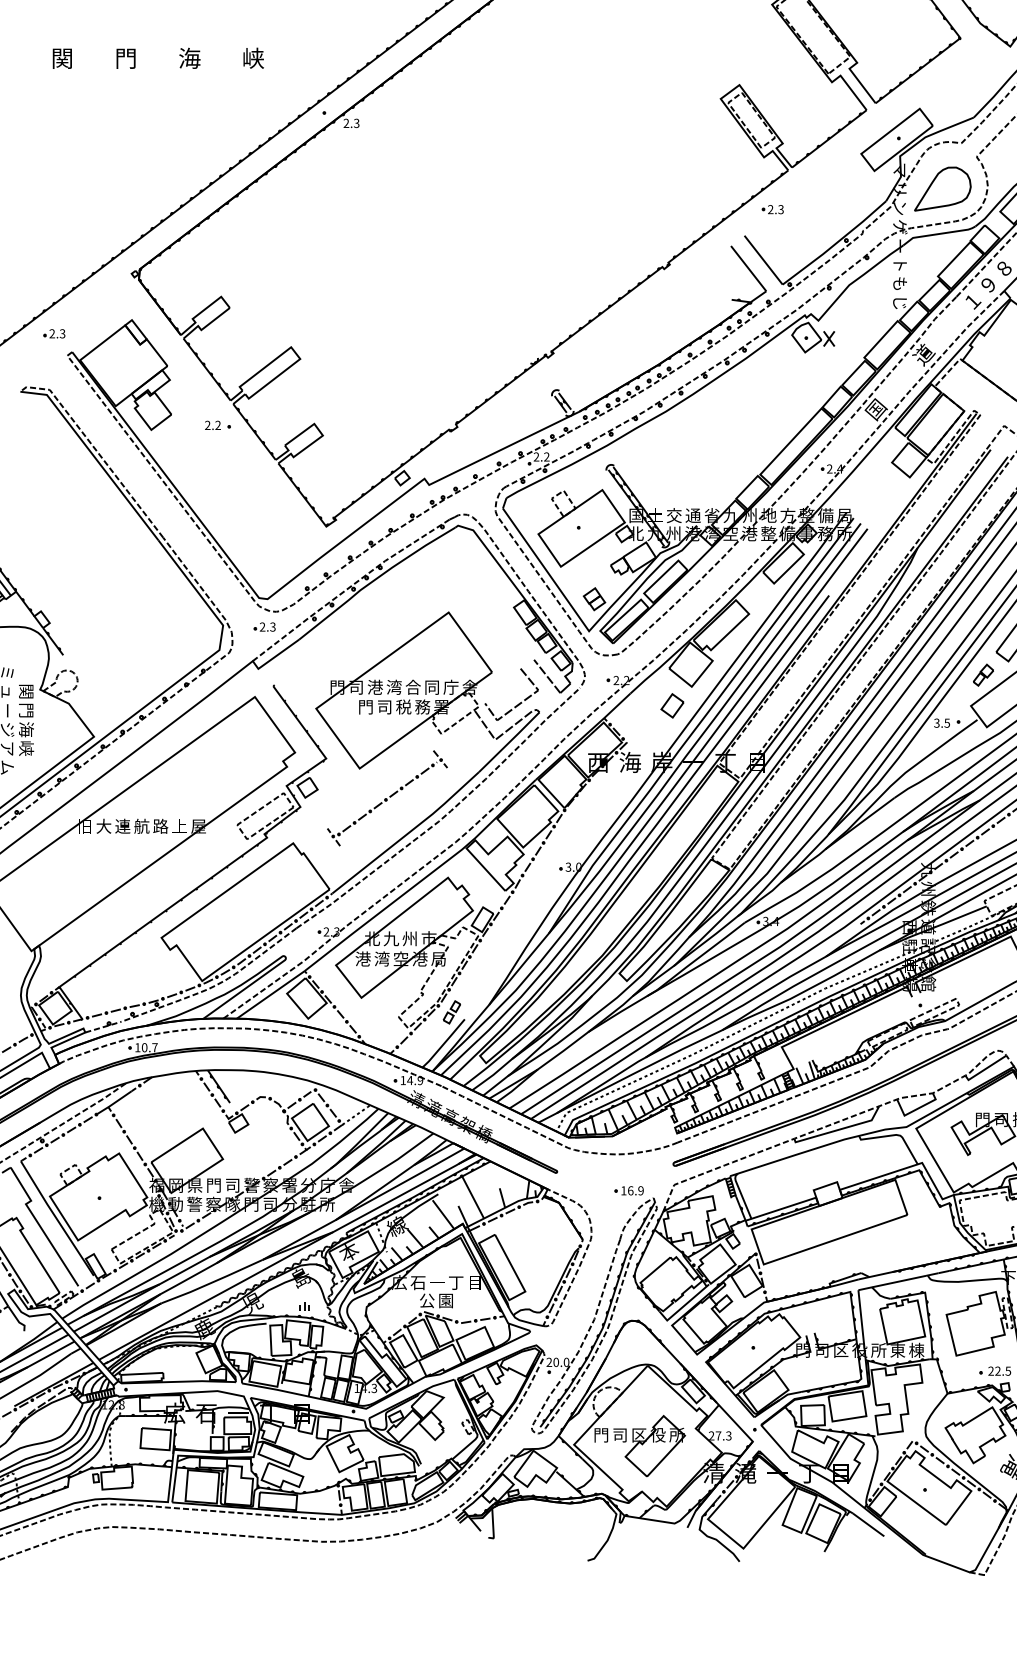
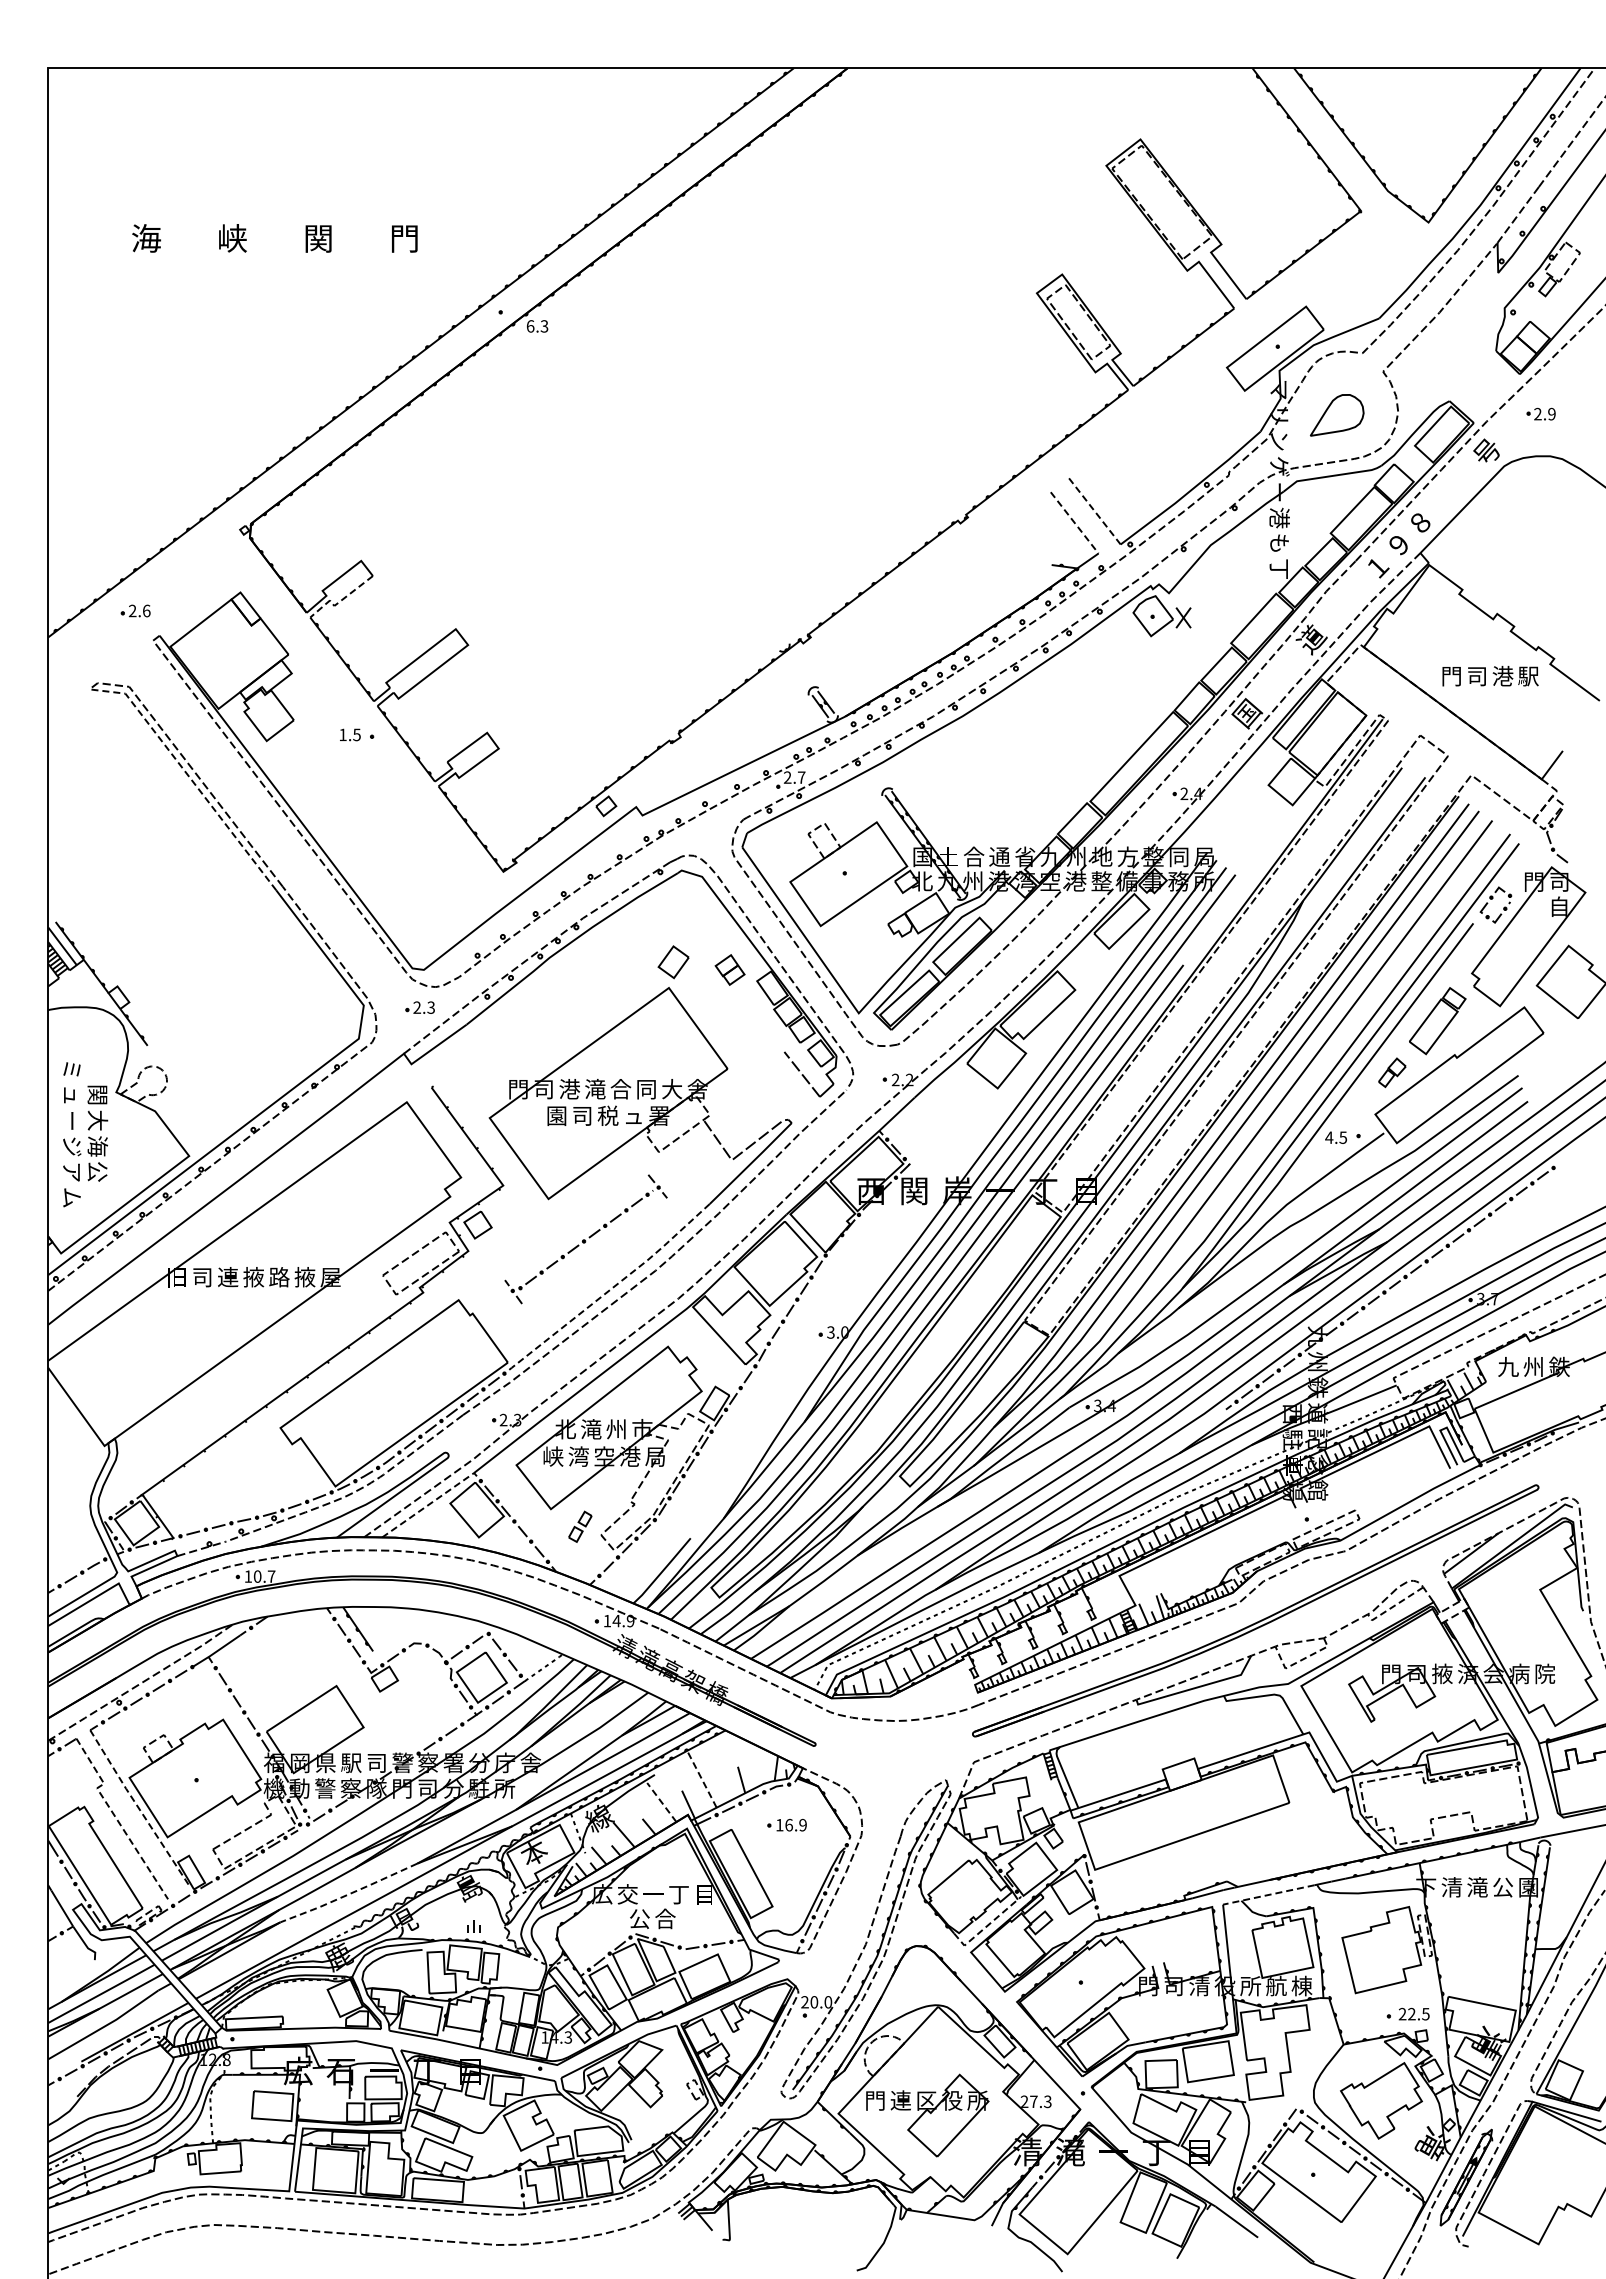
text: (62, 58) -> (146, 238), 関 -> 海
text: (126, 58) -> (232, 238), 門 -> 峡
text: (189, 58) -> (318, 238), 海 -> 関
text: (253, 58) -> (405, 238), 峡 -> 門
text: (346, 123) -> (530, 326), 2.3 -> 6.3
part: (942, 189) -> (1336, 415), size x0.7
part: (772, 209) -> (1107, 442), removed
line: (763, 260) -> (1094, 511), solid -> dashed
text: (900, 264) -> (1279, 517), ト -> 港
line: (748, 268) -> (1074, 522), solid -> dashed
text: (899, 302) -> (1278, 568), じ -> 丁
line: (205, 327) -> (339, 602), solid -> dashed
text: (62, 333) -> (146, 610), 2.3 -> 2.6
text: (212, 425) -> (349, 734), 2.2 -> 1.5
line: (94, 456) -> (189, 776), solid -> dashed
text: (546, 456) -> (801, 777), 2.2 -> 2.7
text: (825, 515) -> (1178, 856), 備 -> 同
text: (674, 516) -> (974, 857), 交 -> 合
part: (594, 598) -> (729, 969), moved
text: (395, 687) -> (597, 1089), 湾 -> 滝
text: (450, 687) -> (671, 1089), 庁 -> 大
line: (519, 703) -> (764, 1110), removed
text: (365, 706) -> (556, 1115), 門 -> 園
text: (422, 706) -> (633, 1115), 務 -> ュ
part: (672, 706) -> (673, 962), moved
text: (26, 710) -> (97, 1120), 門 -> 大
text: (937, 723) -> (1329, 1137), 3.5 -> 4.5
text: (26, 748) -> (97, 1172), 峡 -> 公
text: (630, 762) -> (914, 1190), 海 -> 関
text: (103, 826) -> (202, 1277), 大 -> 司
text: (141, 826) -> (253, 1277), 航 -> 掖
text: (179, 826) -> (304, 1277), 上 -> 掖
line: (407, 833) -> (613, 1287), solid -> dashed
text: (391, 938) -> (591, 1429), 九 -> 滝
text: (363, 958) -> (553, 1456), 港 -> 峡
line: (270, 994) -> (428, 1504), solid -> dashed
part: (452, 1012) -> (580, 1526), moved
line: (984, 1069) -> (1393, 1606), solid -> dashed
line: (914, 1110) -> (1299, 1661), solid -> dashed
text: (214, 1185) -> (351, 1763), 門 -> 駅
part: (628, 1190) -> (786, 1824), moved
line: (472, 1196) -> (701, 1778), solid -> dashed
line: (443, 1214) -> (661, 1802), solid -> dashed
line: (56, 1218) -> (138, 1807), solid -> dashed
line: (39, 1225) -> (115, 1816), solid -> dashed
line: (212, 1282) -> (349, 1894), solid -> dashed
text: (418, 1282) -> (627, 1894), 石 -> 交
line: (891, 1283) -> (1267, 1895), solid -> dashed
text: (446, 1300) -> (665, 1918), 園 -> 合
line: (684, 1306) -> (987, 1926), solid -> dashed
text: (897, 1349) -> (1276, 1985), 東 -> 航
text: (840, 1350) -> (1199, 1986), 区 -> 清
text: (619, 1435) -> (900, 2100), 司 -> 連

